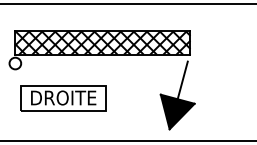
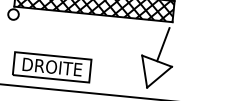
part: (63, 98) -> (52, 67), moved
fill: (177, 111) -> (155, 72), removed

